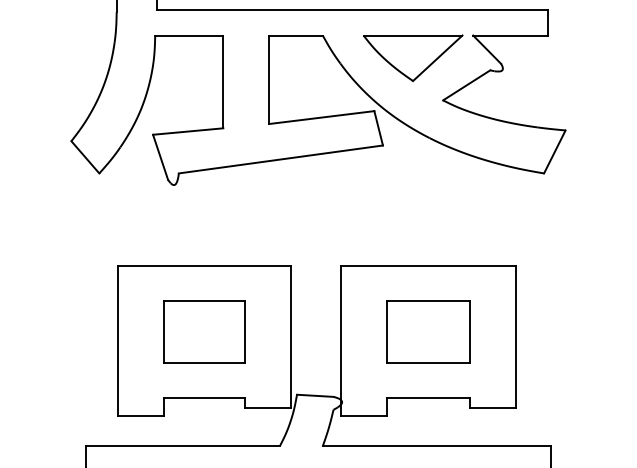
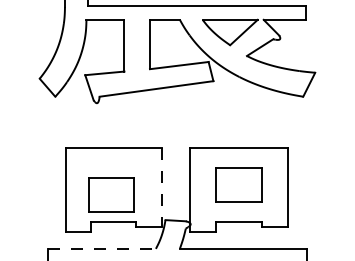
part: (203, 330) -> (111, 194), moved
line: (289, 336) -> (161, 187), solid -> dashed
line: (183, 445) -> (102, 248), solid -> dashed

